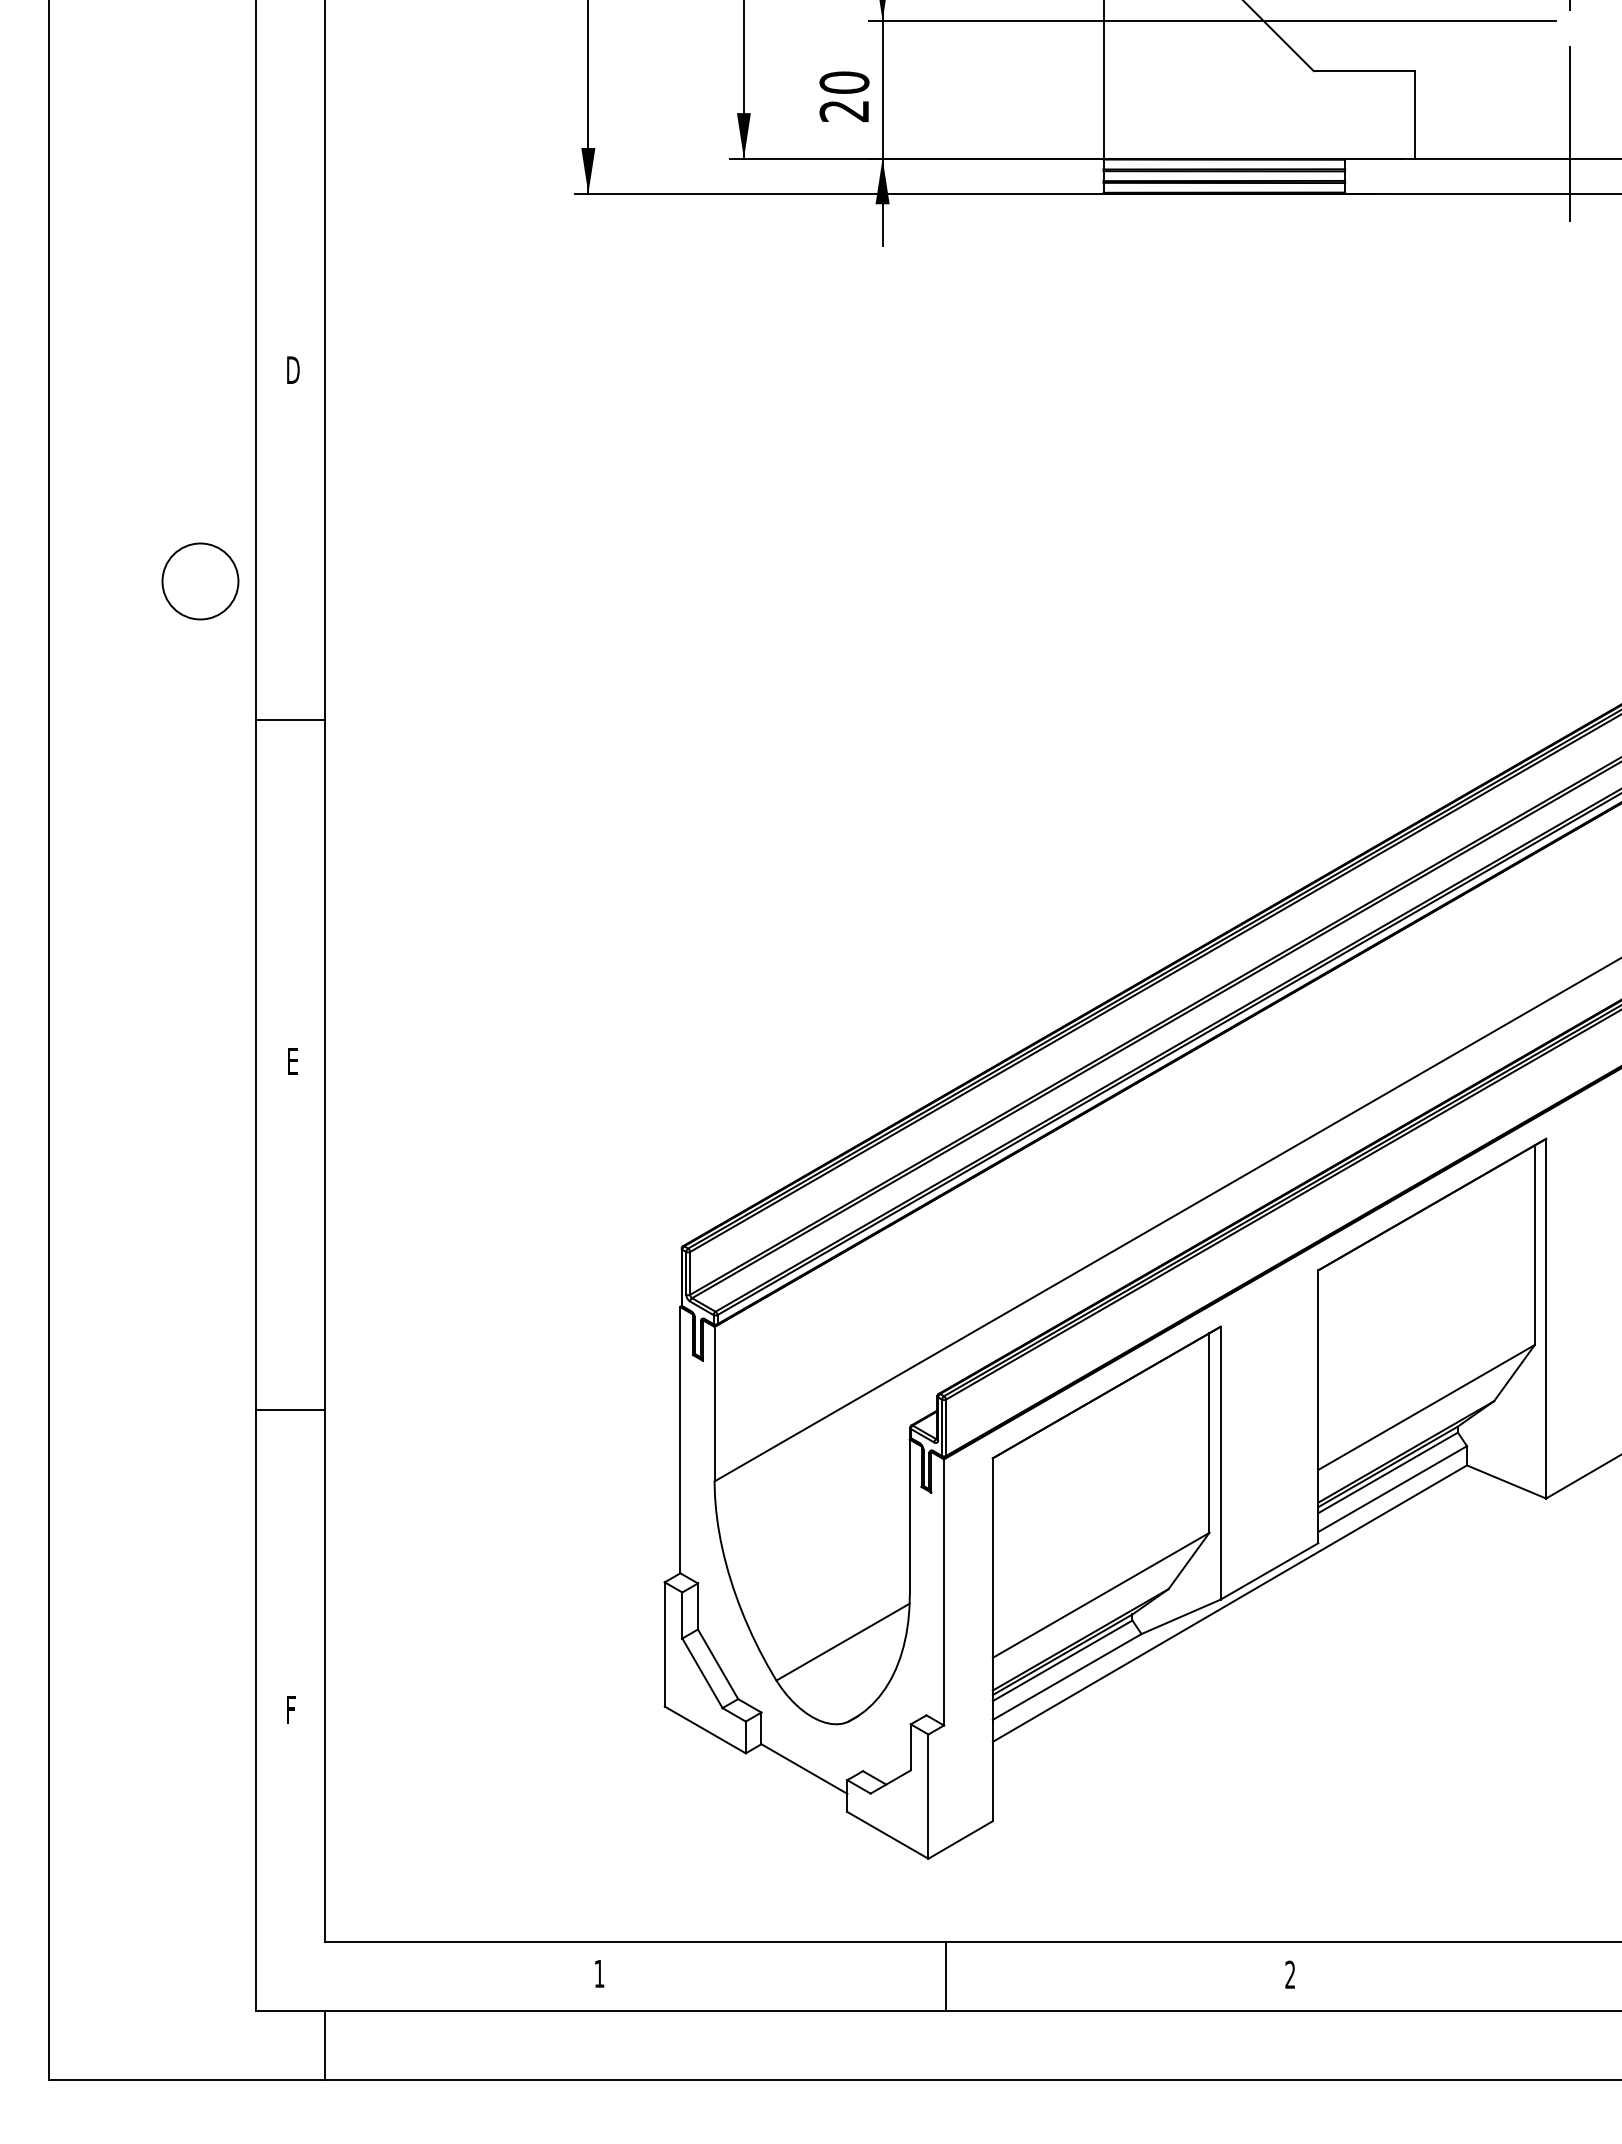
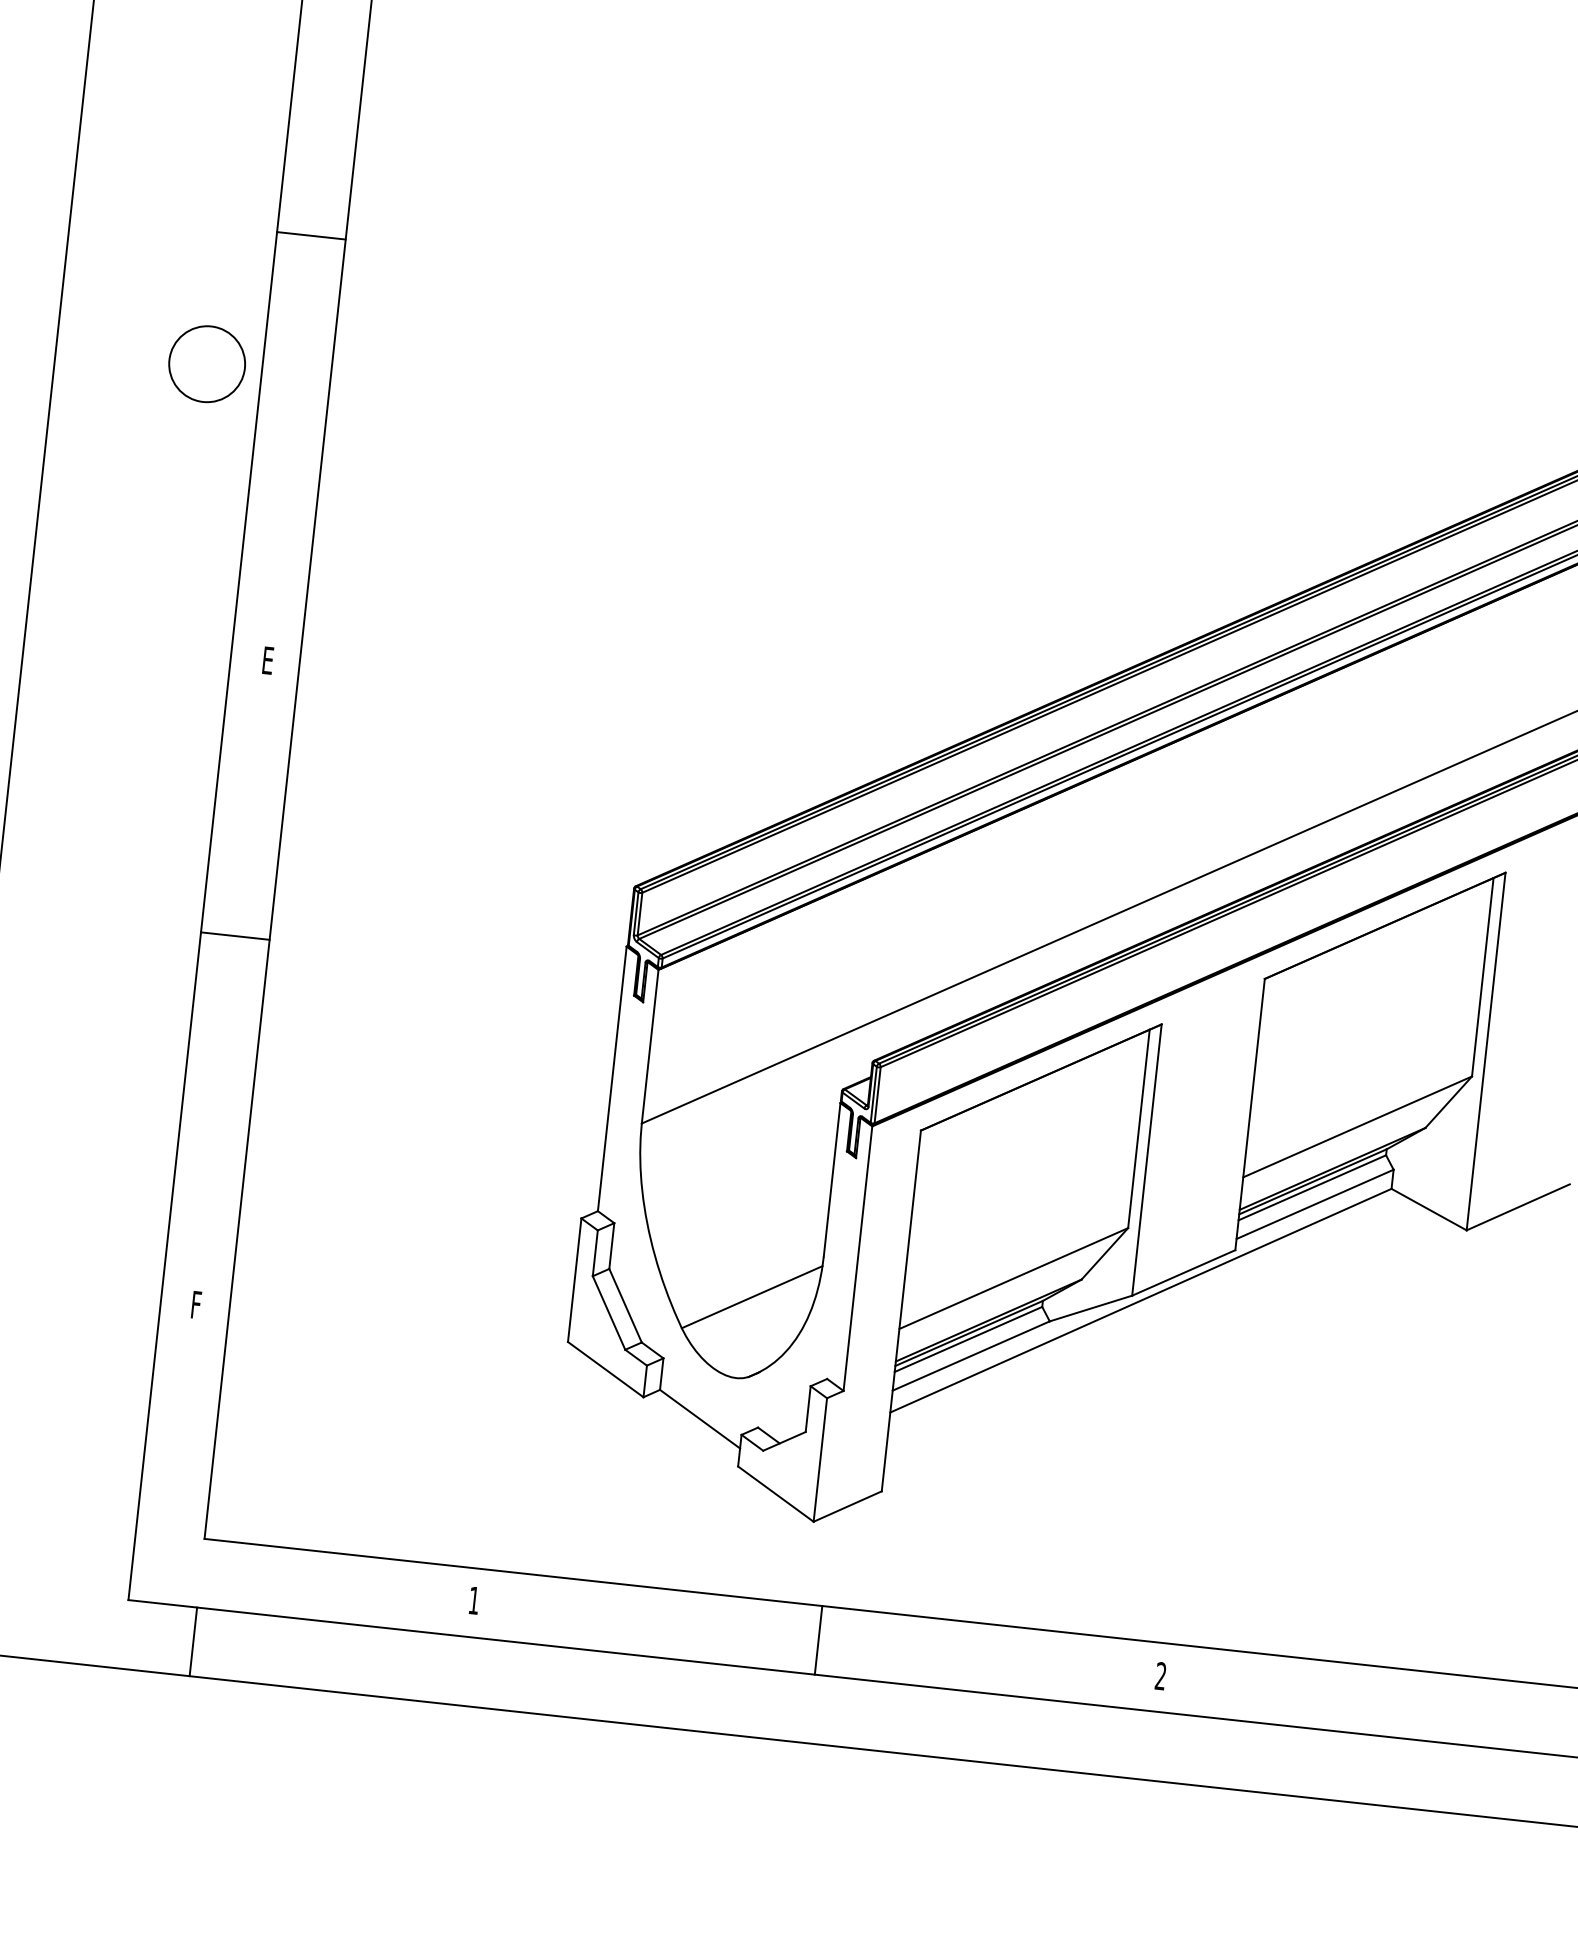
circle: (200, 581) -> (207, 364), moved
line: (289, 719) -> (310, 235), moved
line: (289, 1409) -> (234, 935), moved

